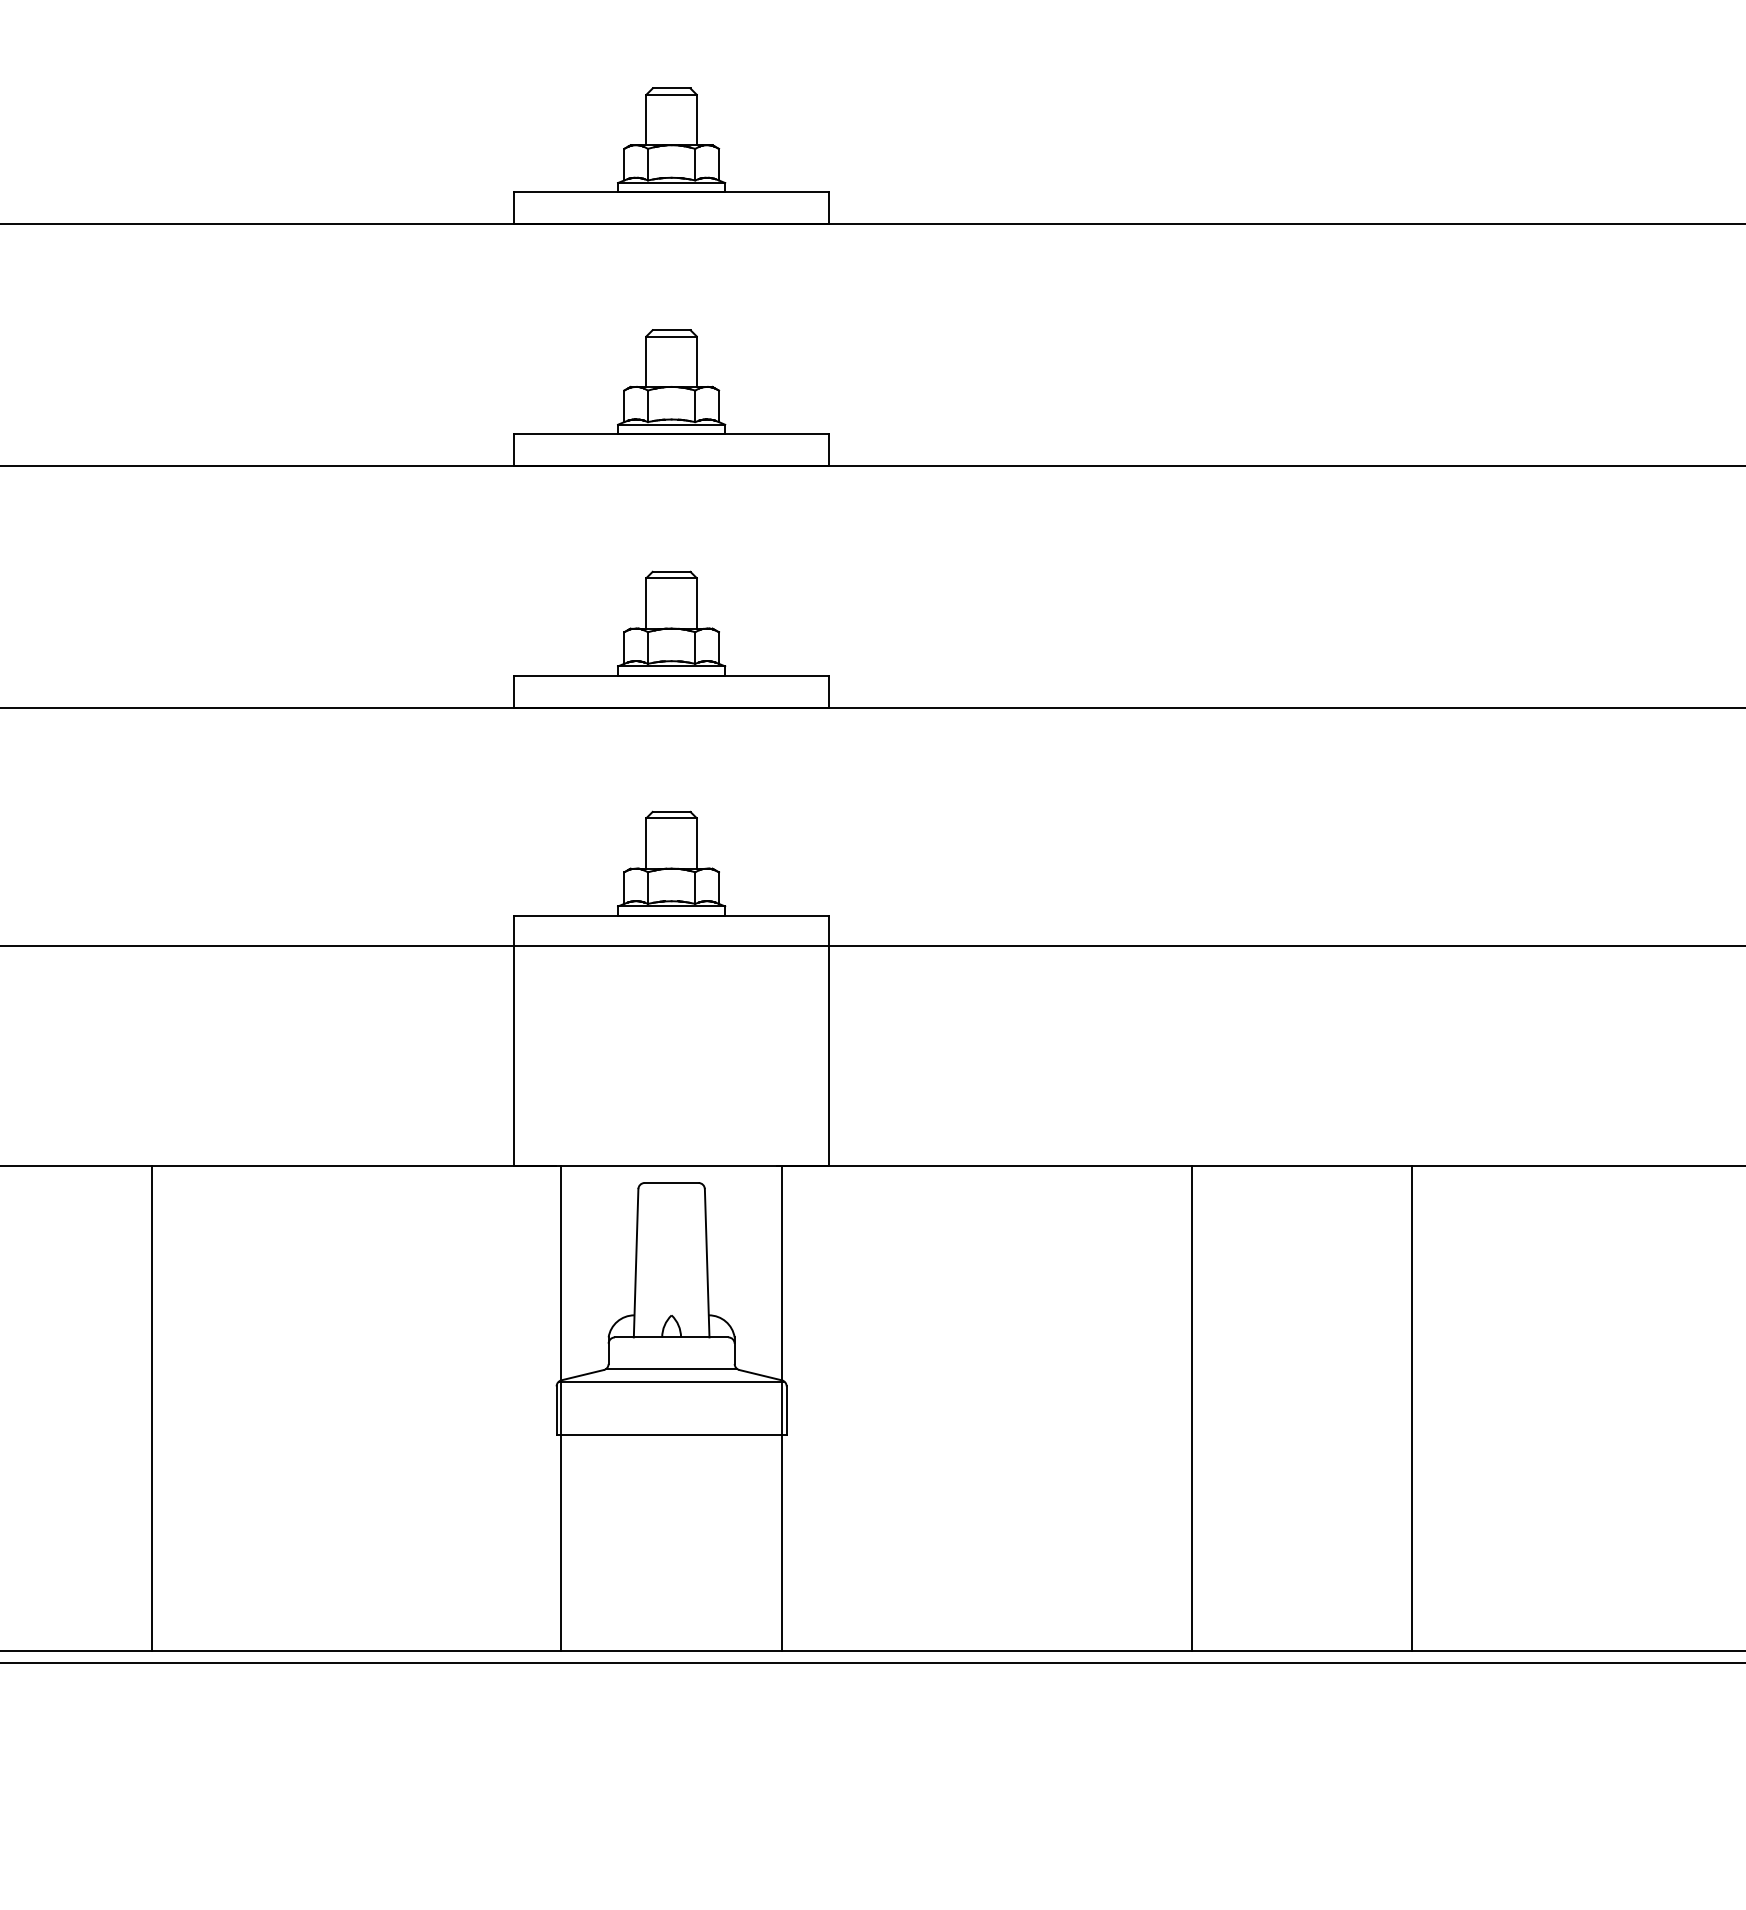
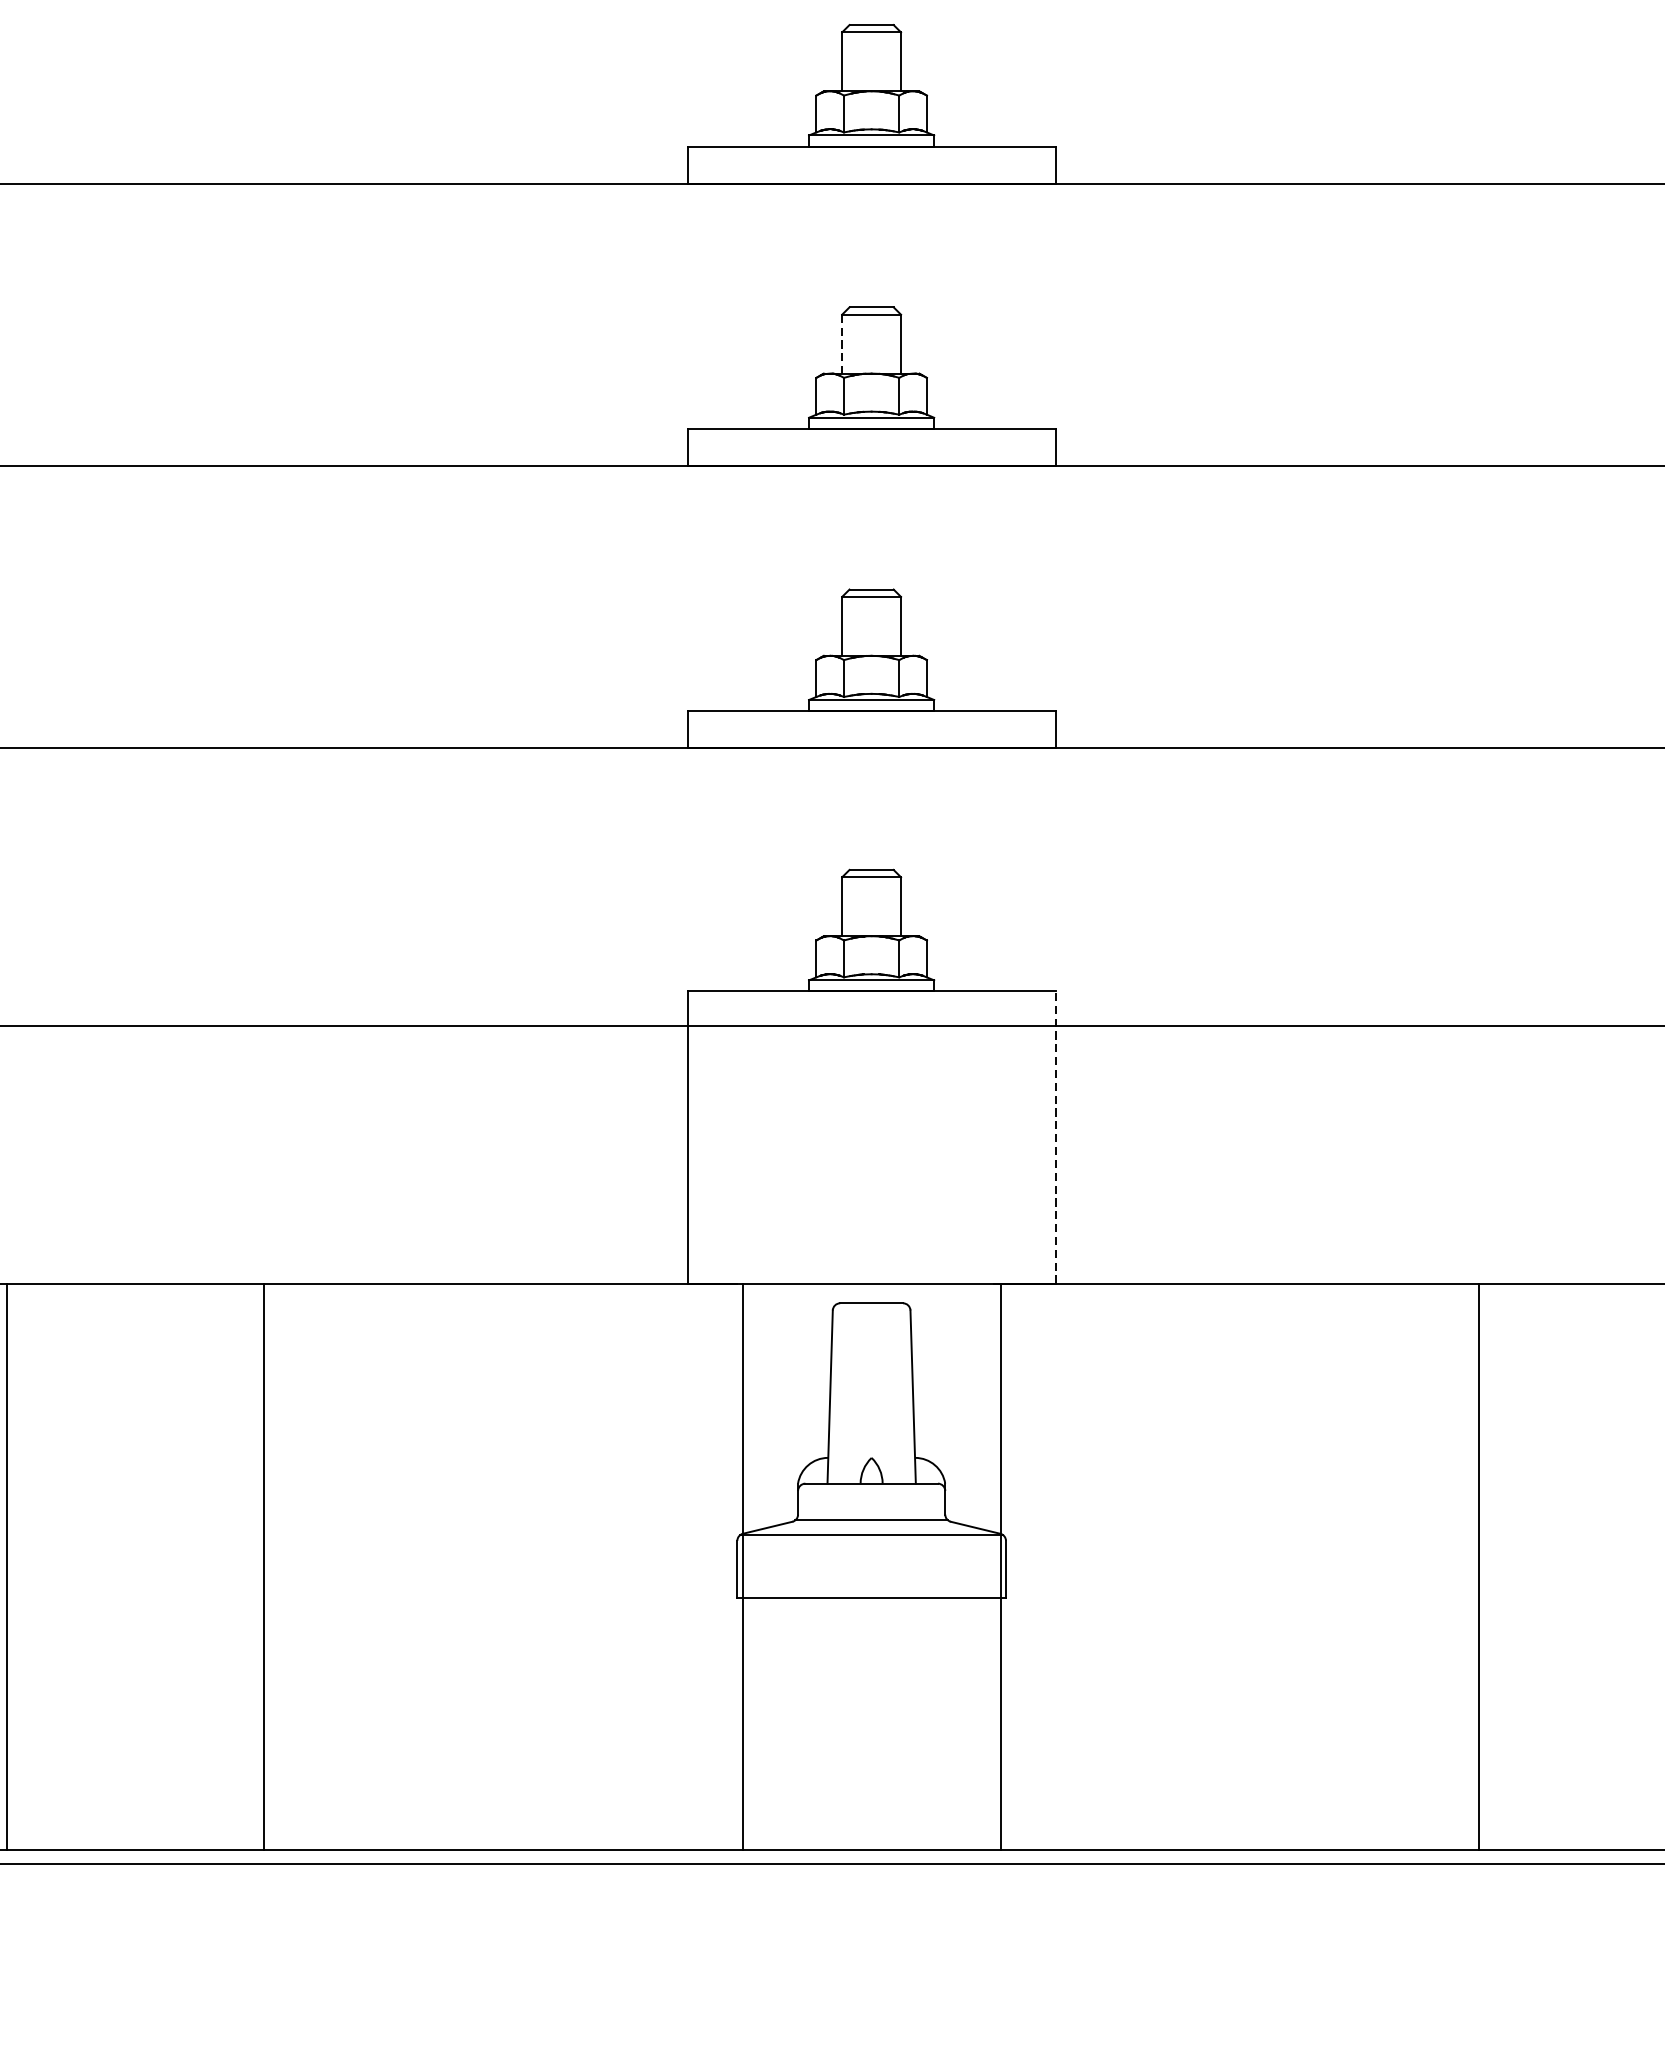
line: (646, 362) -> (842, 345), solid -> dashed
line: (829, 1040) -> (1056, 1136), solid -> dashed

